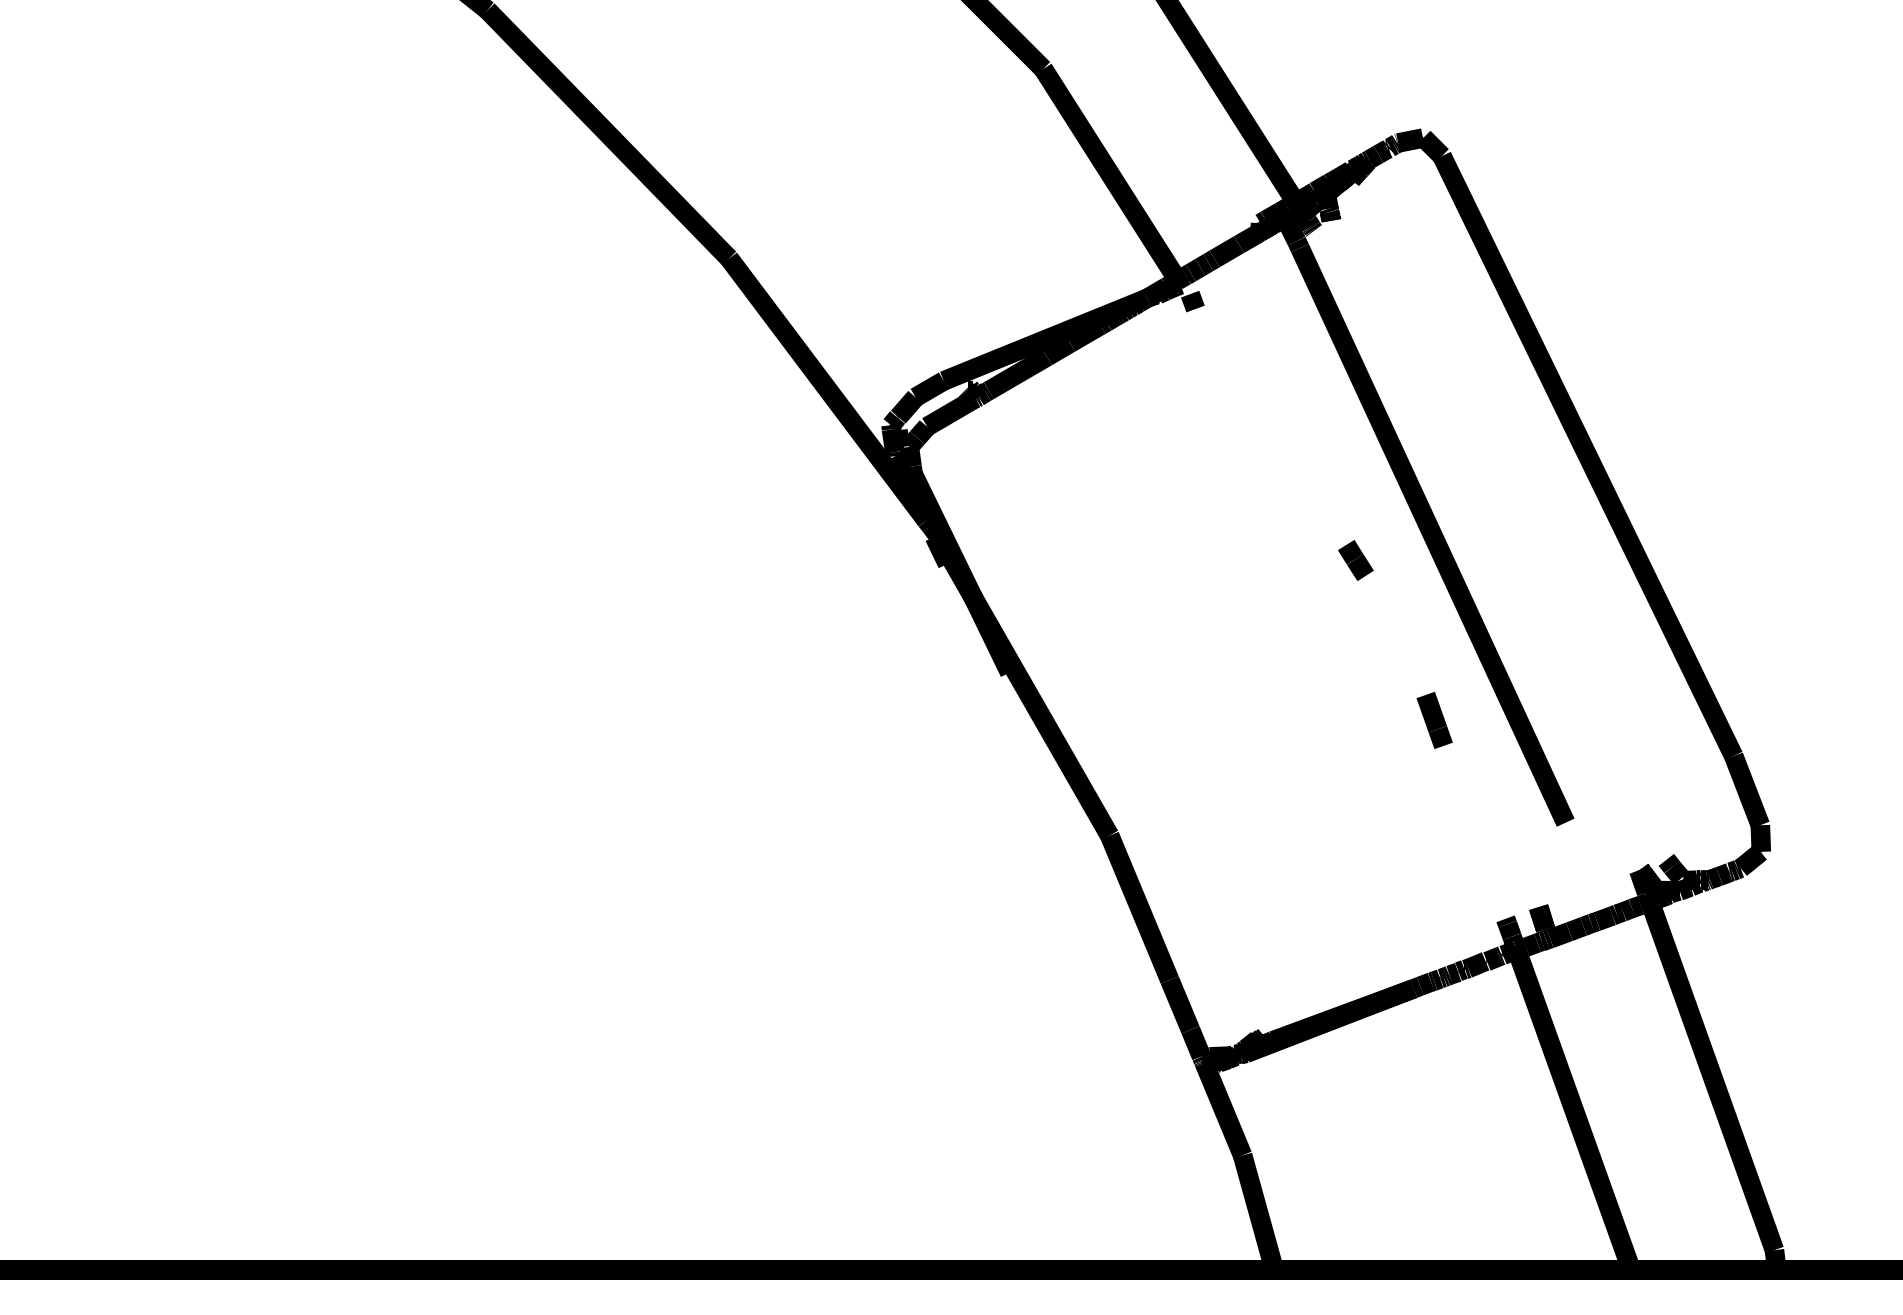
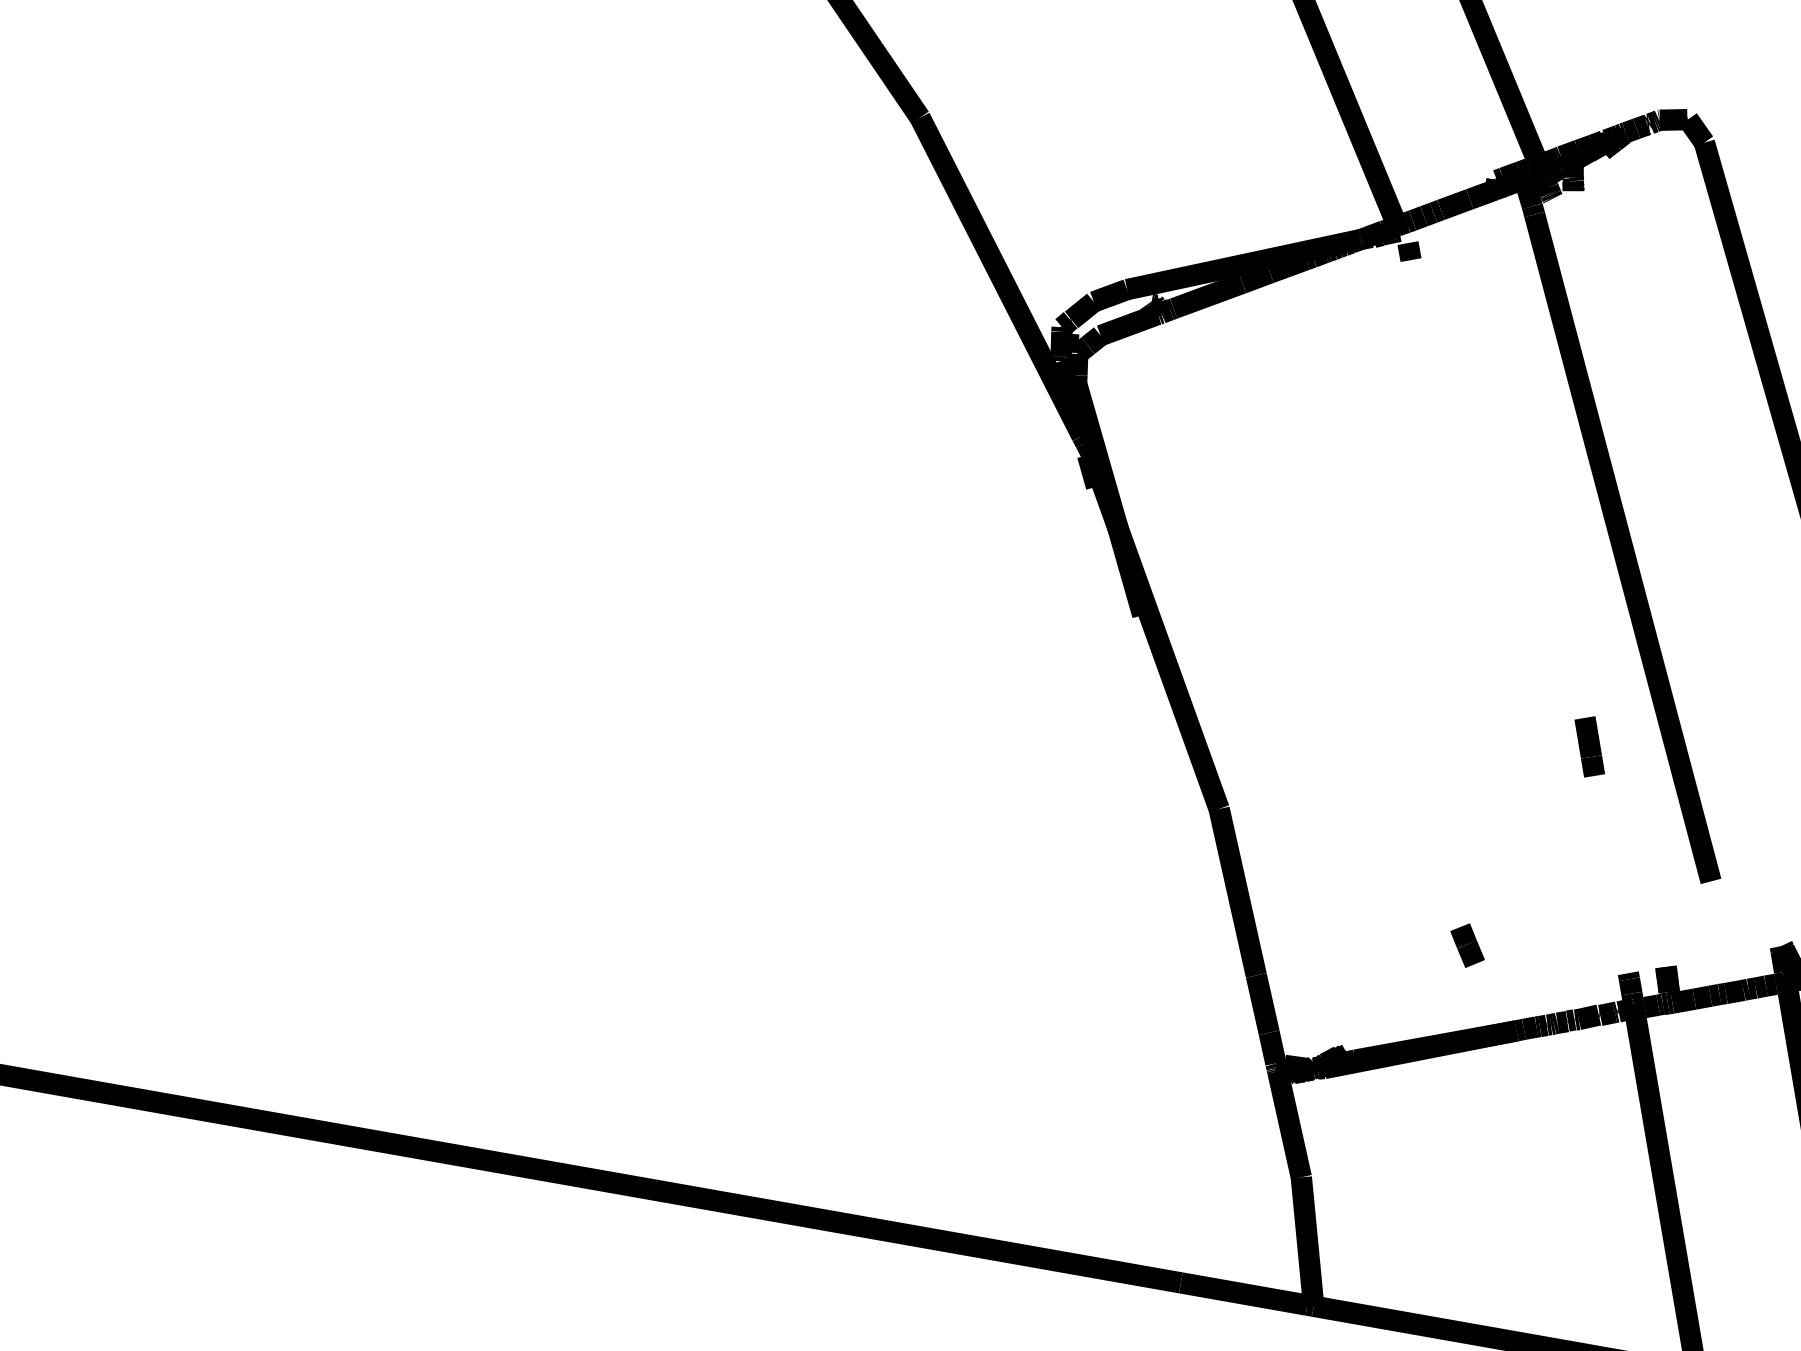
part: (1355, 560) -> (1467, 945), moved

